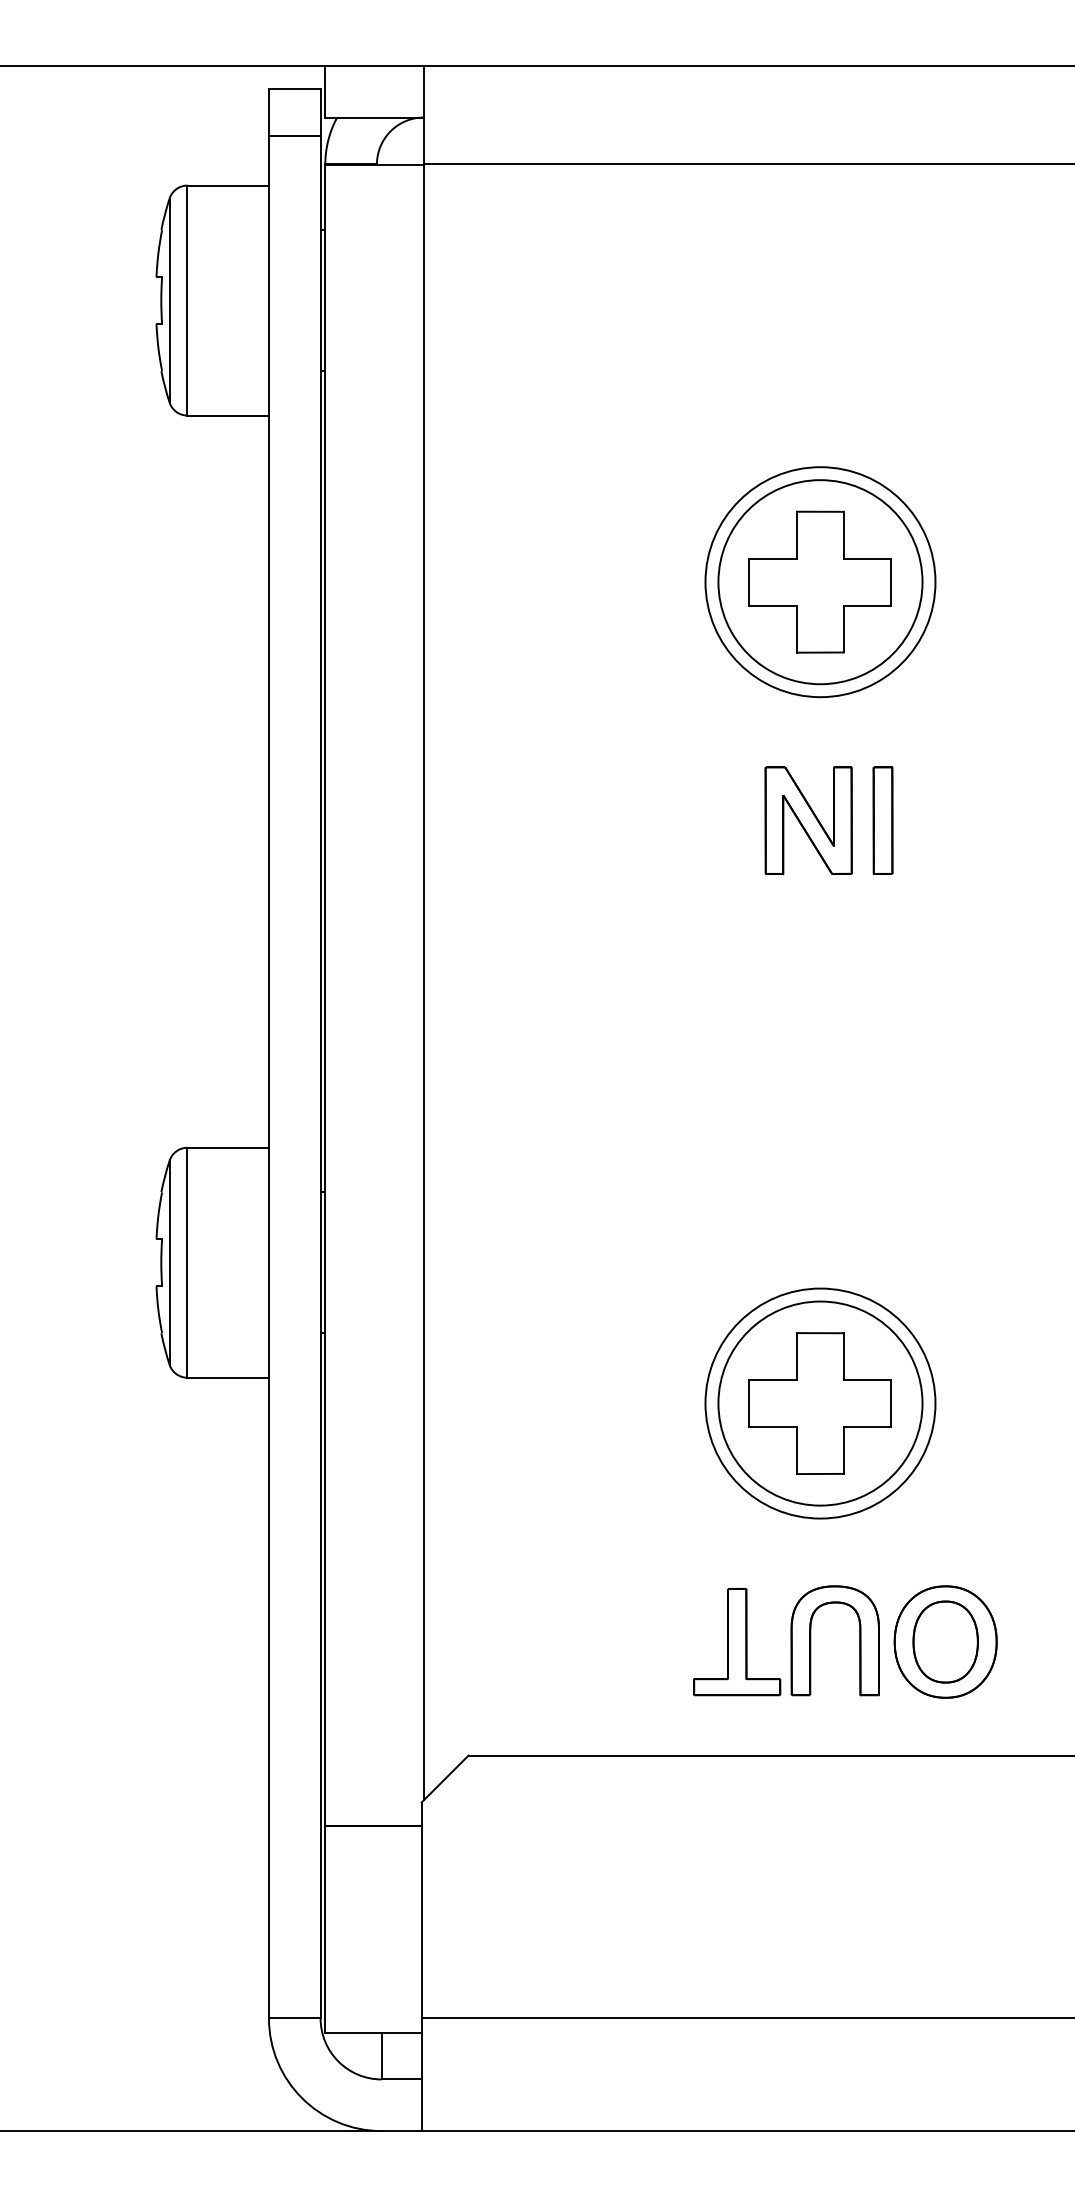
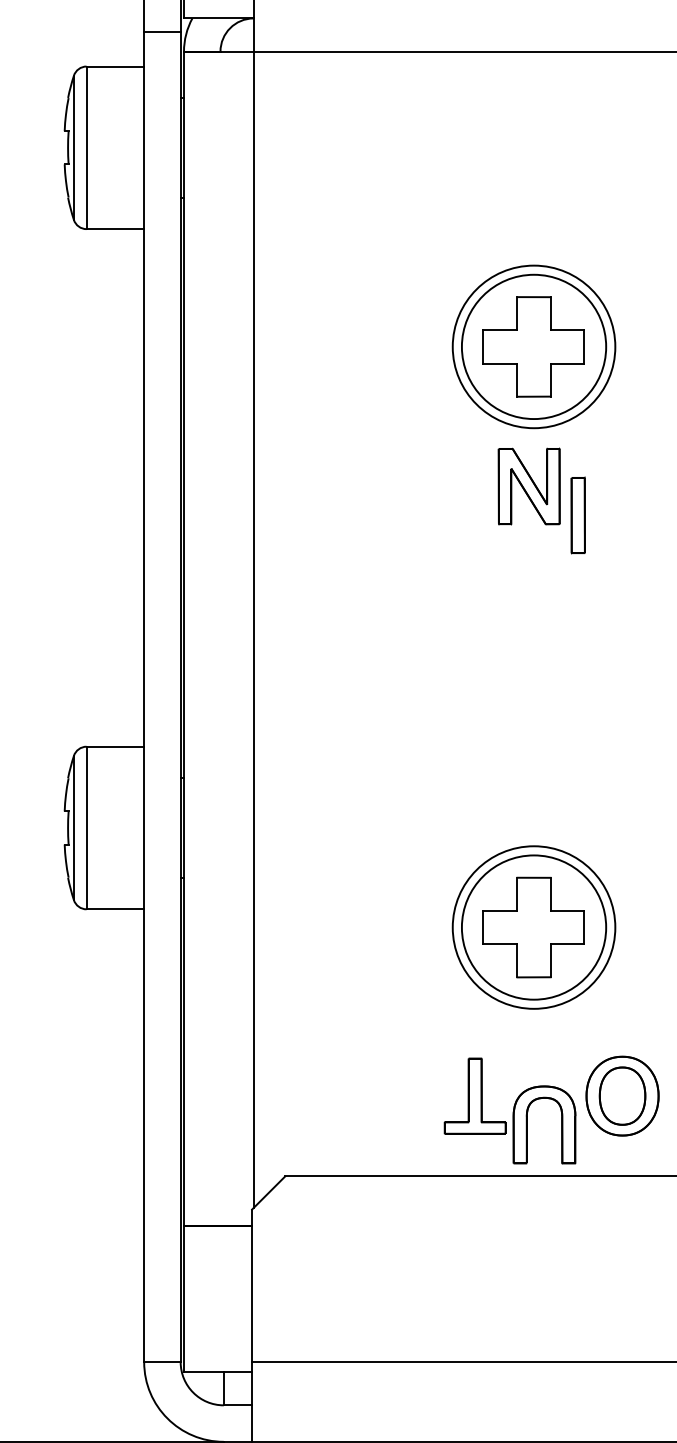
part: (808, 820) -> (529, 486), moved
part: (811, 1640) -> (527, 1124), moved

